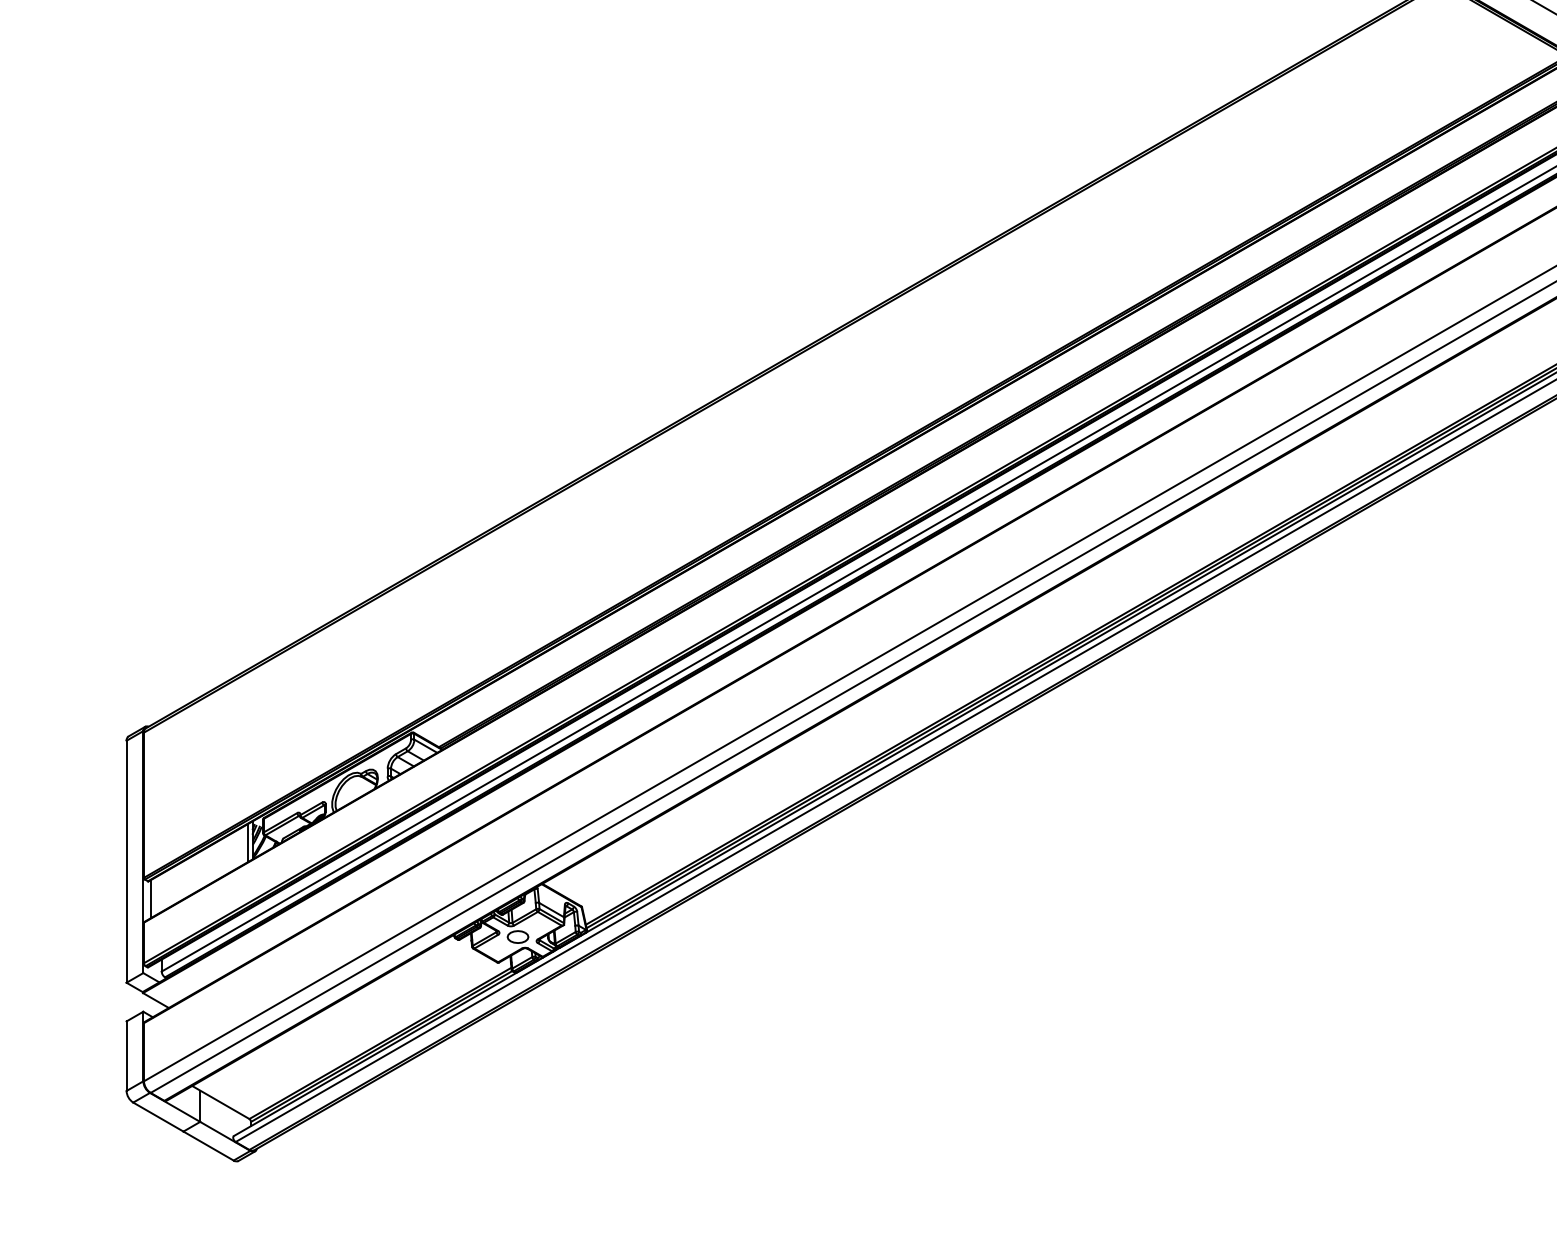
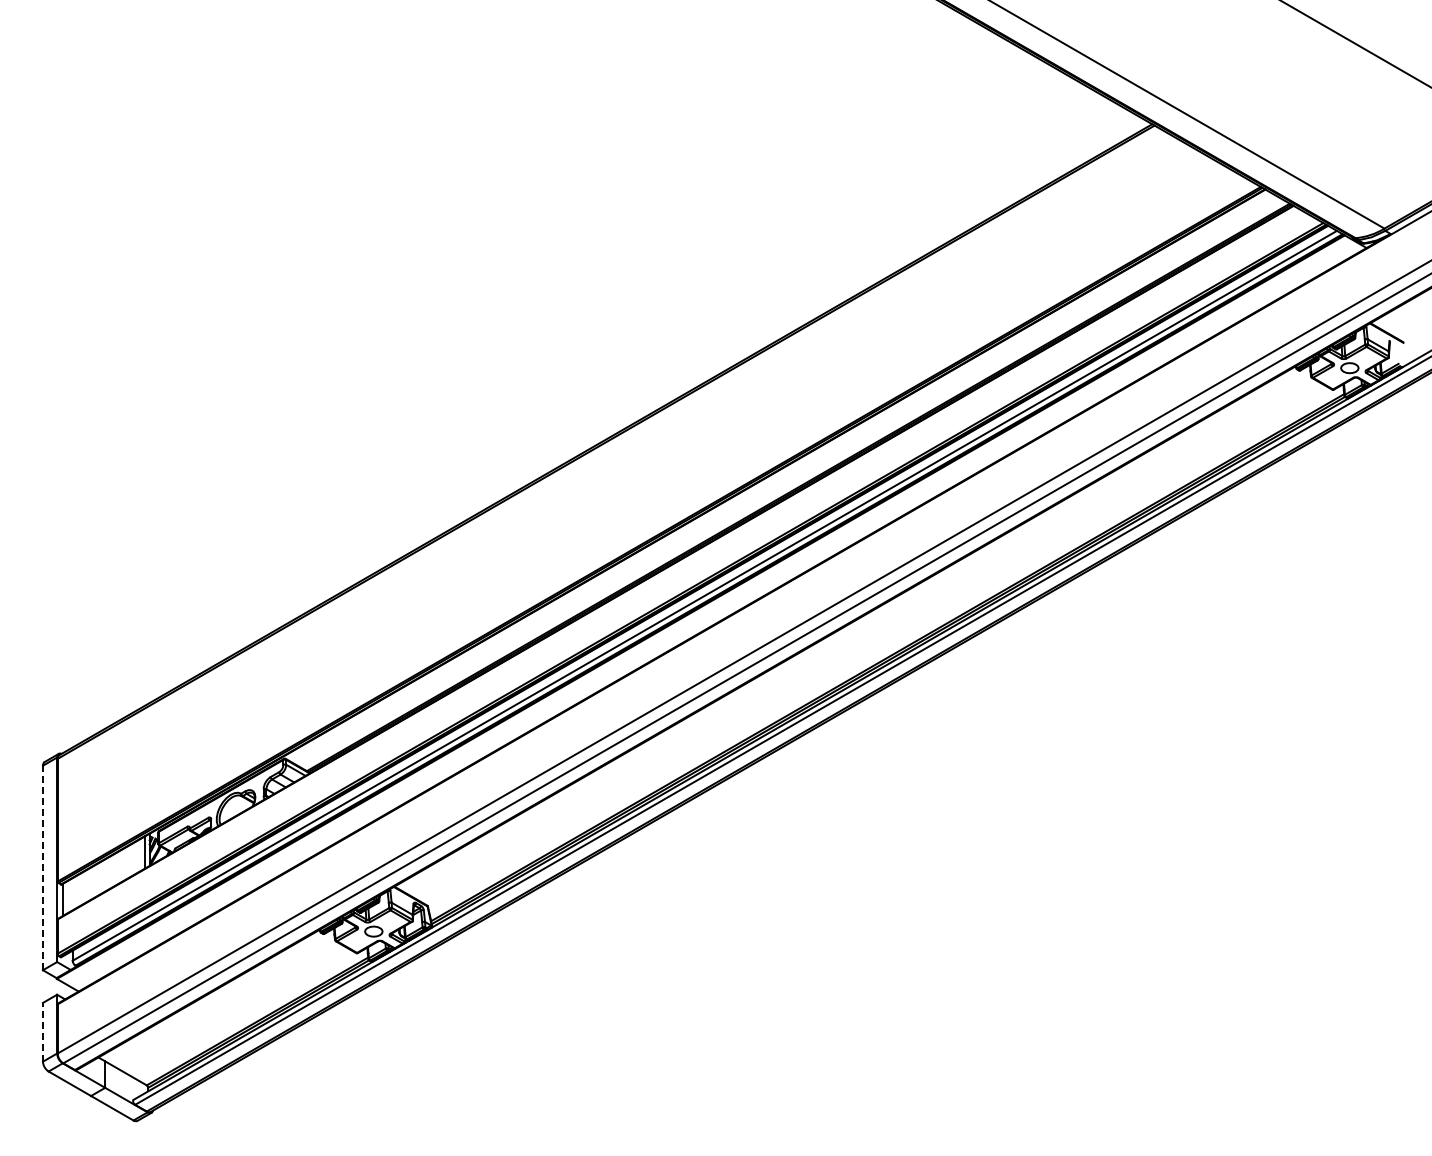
line: (126, 861) -> (42, 867), solid -> dashed
line: (126, 1055) -> (42, 1031), solid -> dashed

